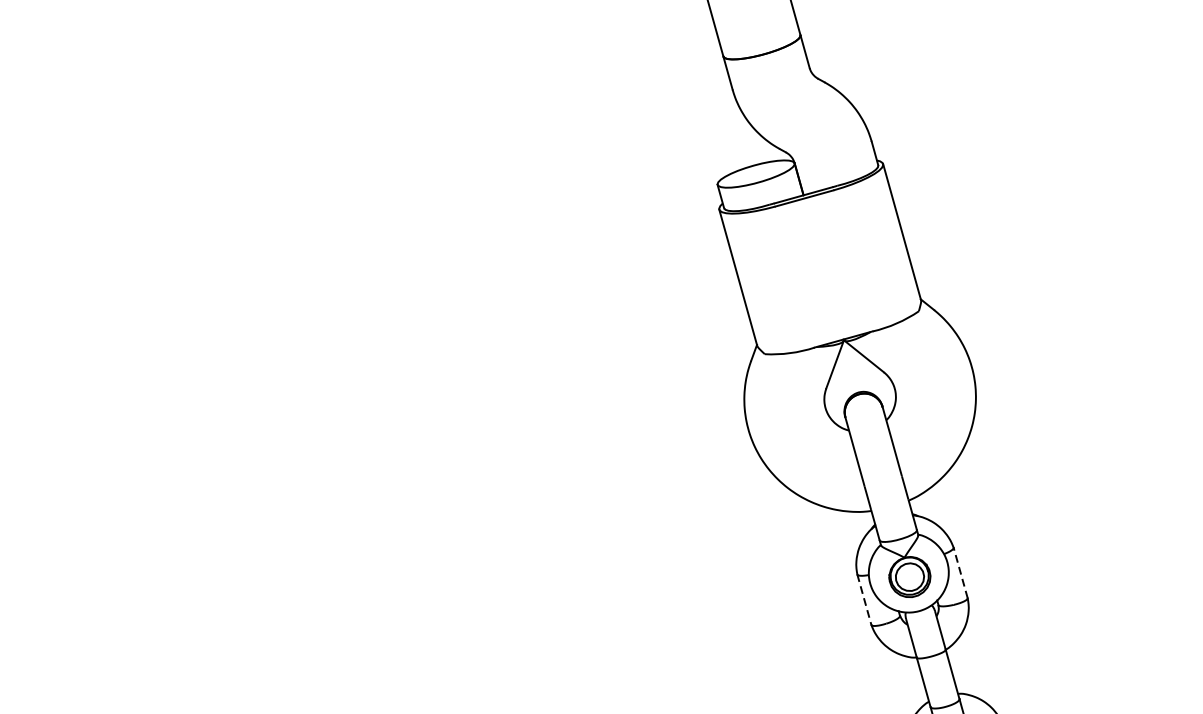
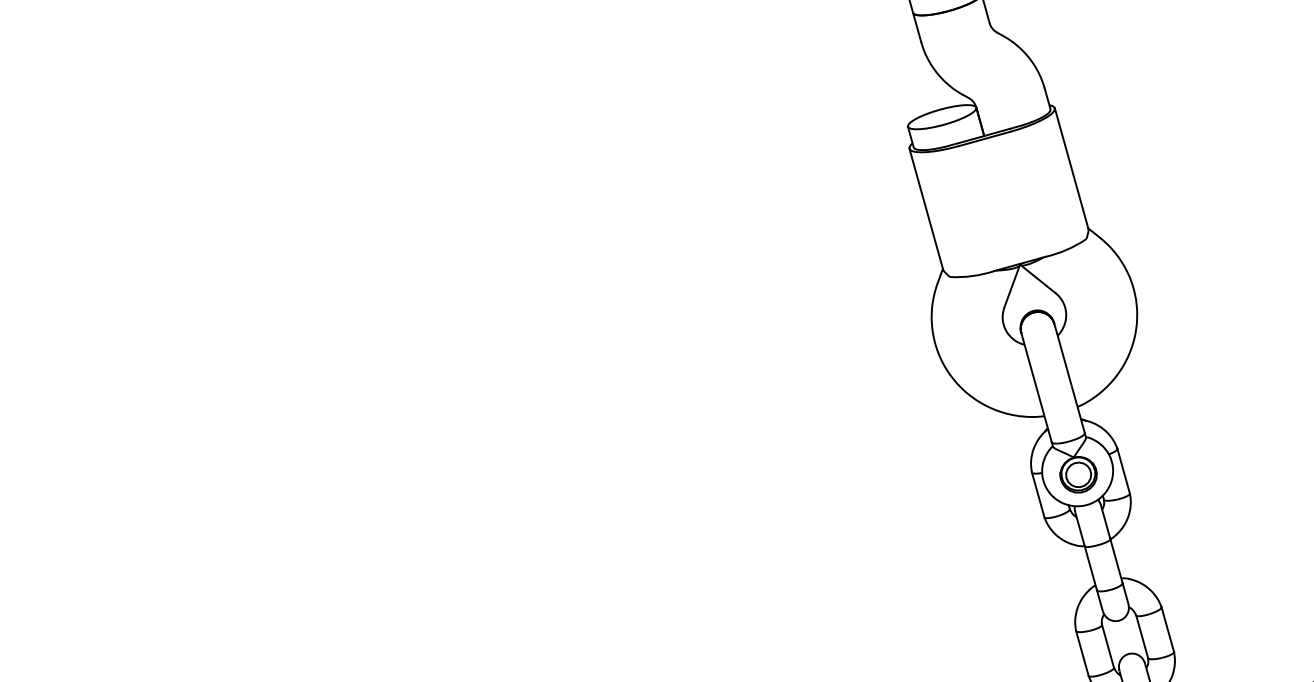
line: (960, 572) -> (1123, 470), dashed -> solid
line: (864, 600) -> (1038, 495), dashed -> solid

